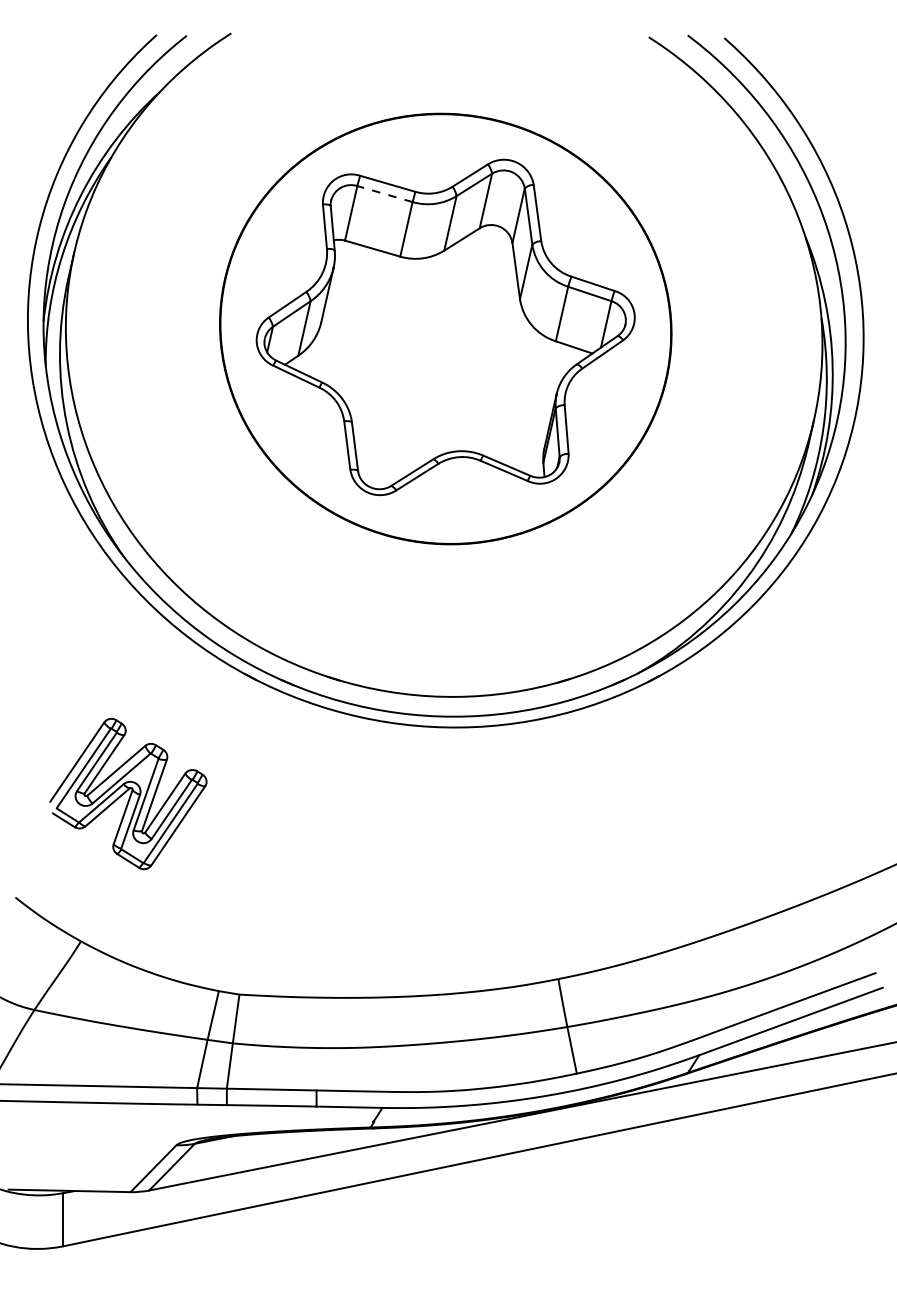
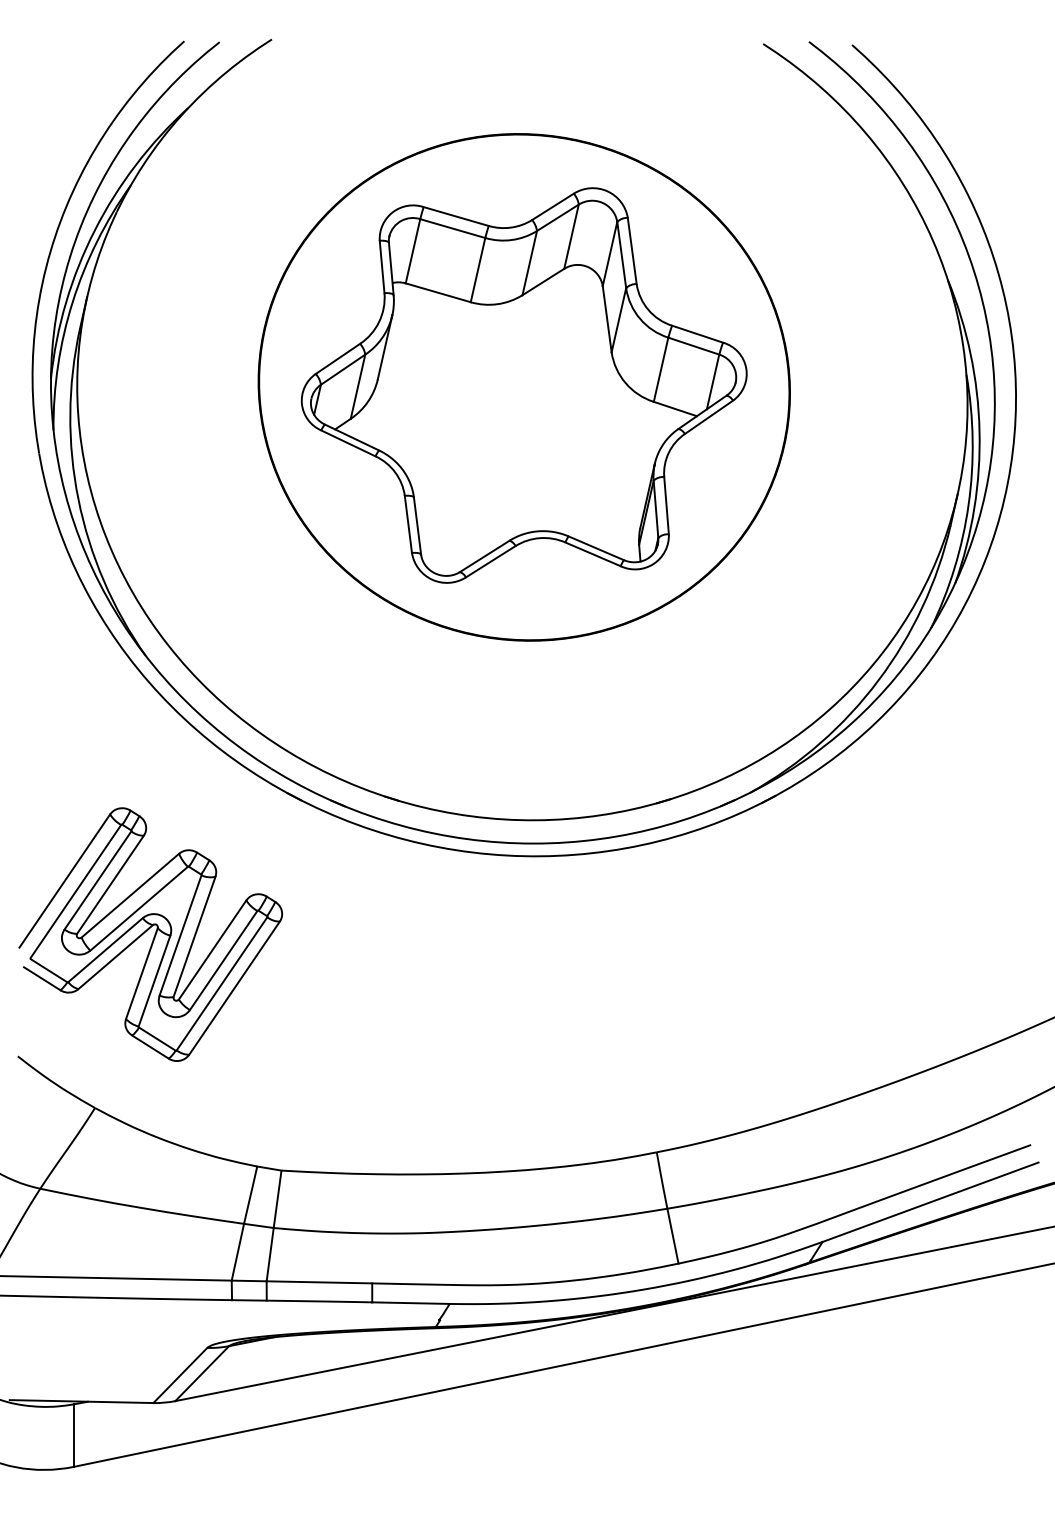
line: (384, 194) -> (452, 228), dashed -> solid
part: (128, 793) -> (150, 934), size x1.43

